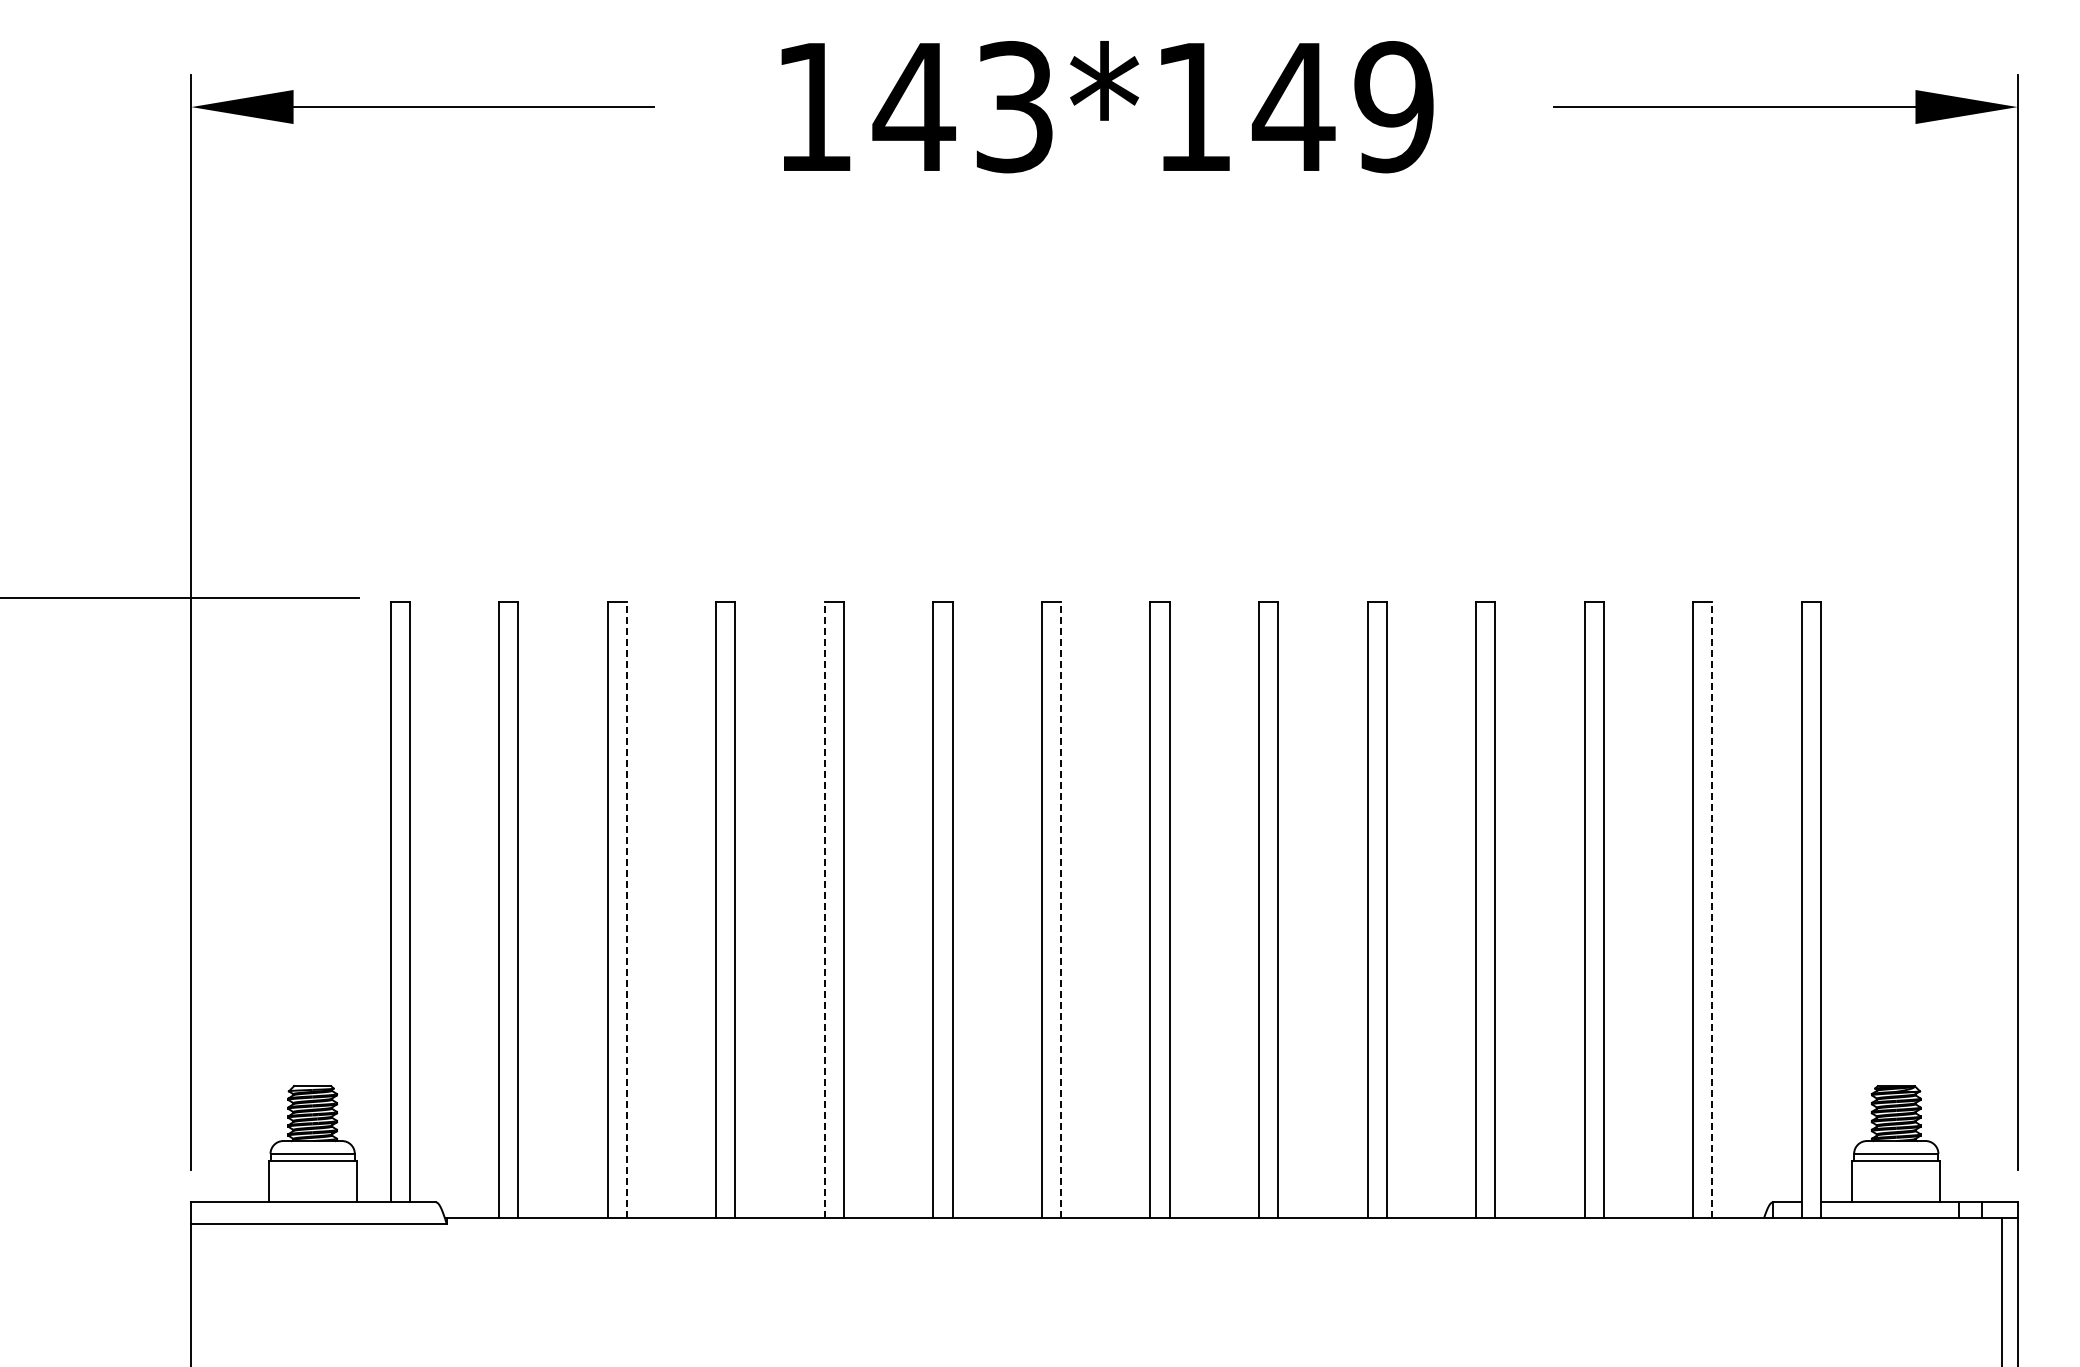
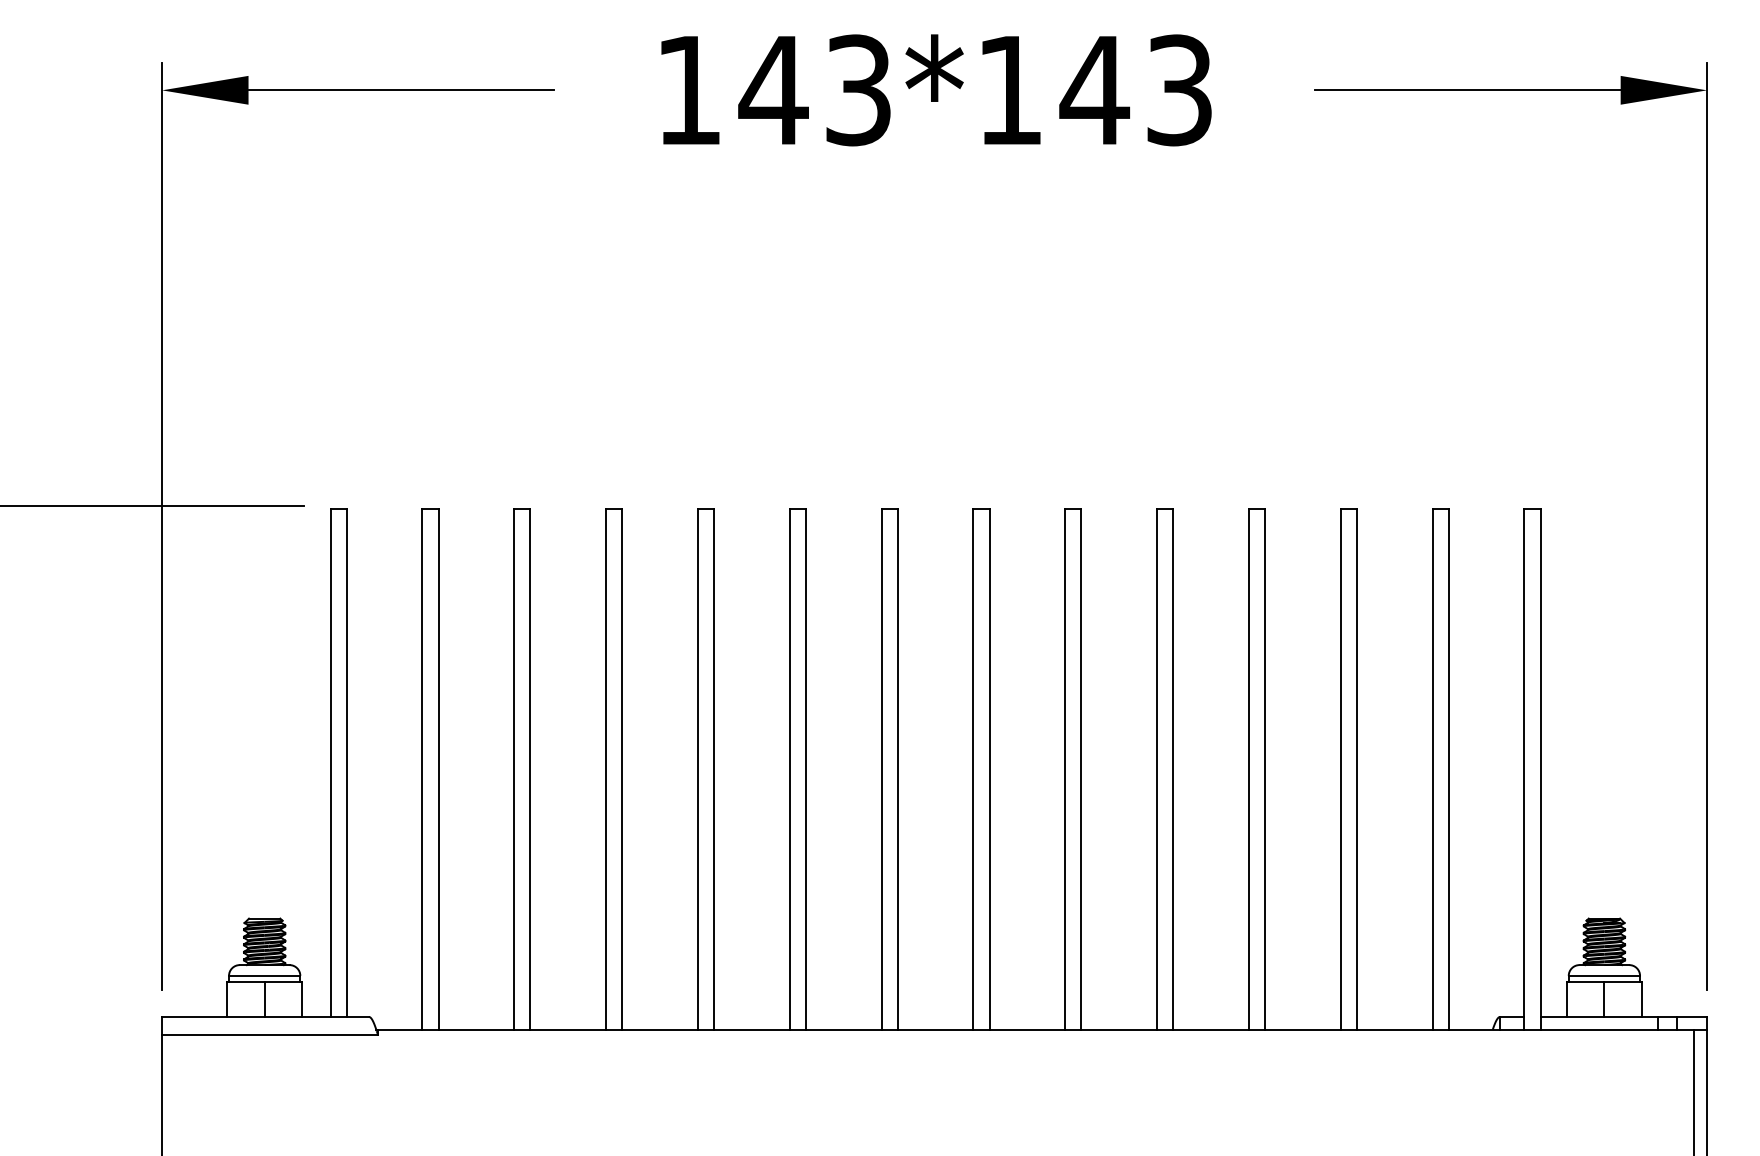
text: (1393, 107) -> (1179, 90), 143*149 -> 143*143
line: (626, 909) -> (530, 769), dashed -> solid
line: (824, 909) -> (697, 769), dashed -> solid
line: (1061, 909) -> (898, 769), dashed -> solid
line: (1712, 909) -> (1448, 769), dashed -> solid
line: (312, 1181) -> (264, 999), added
line: (1896, 1181) -> (1604, 999), added

